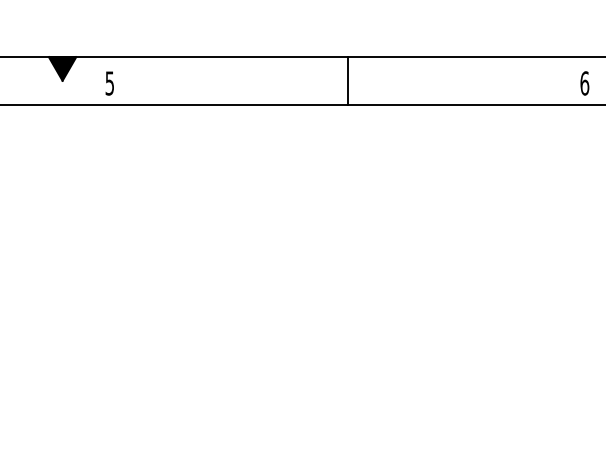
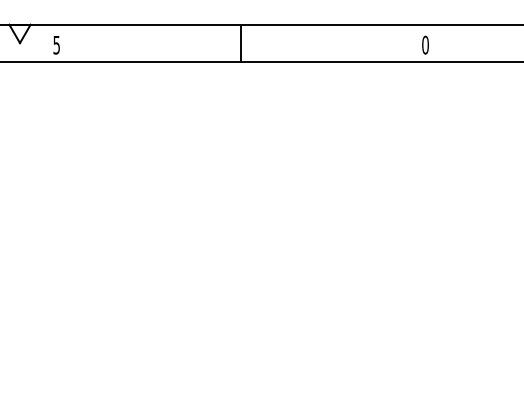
fill: (61, 68) -> (19, 33), removed
text: (584, 82) -> (425, 44), 6 -> 0

